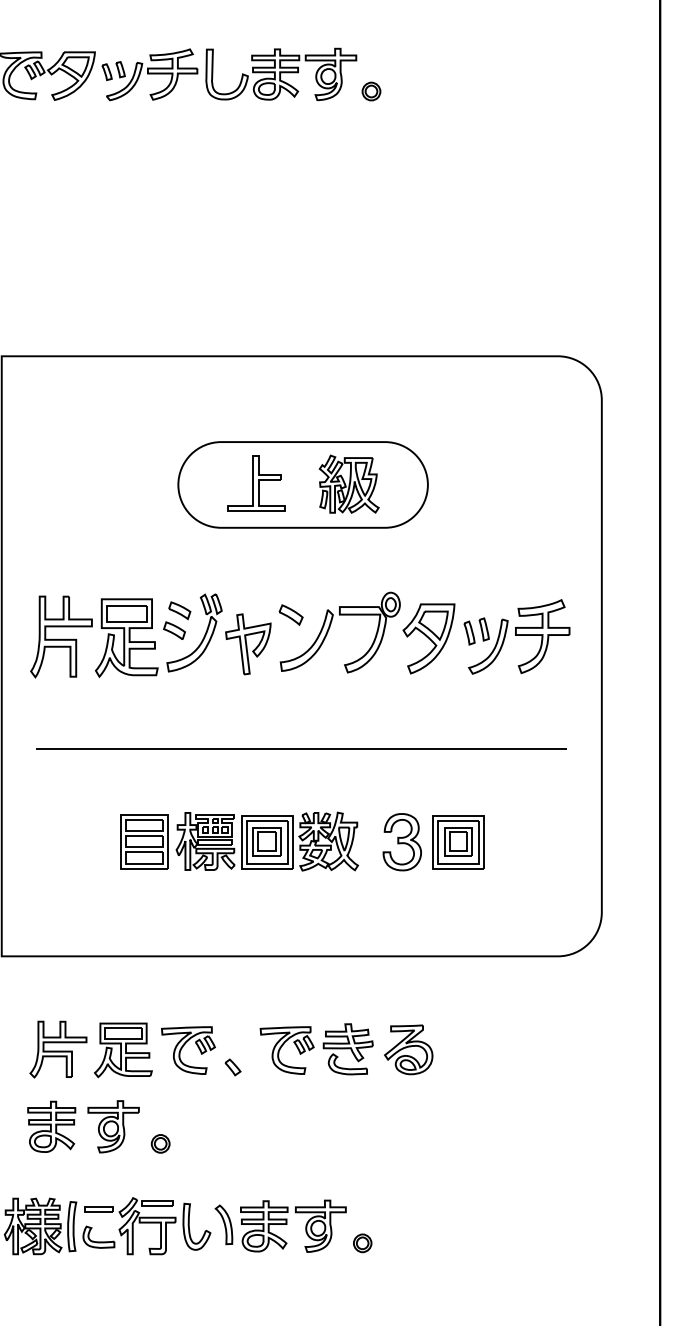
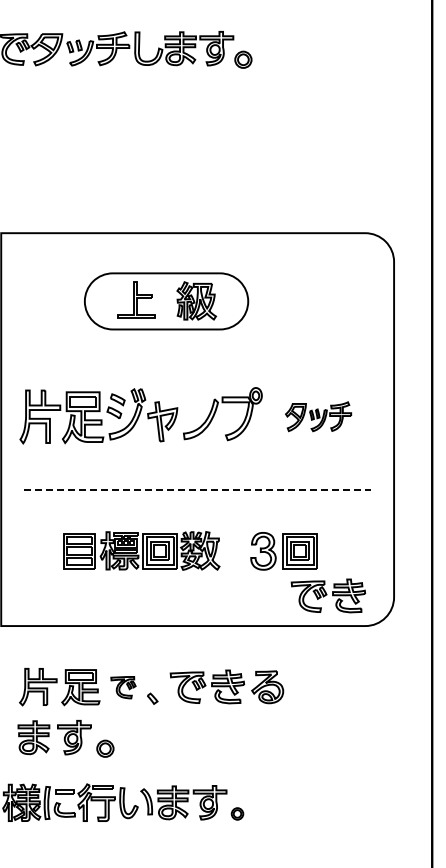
part: (370, 90) -> (242, 59), size x1.4
part: (303, 485) -> (166, 301), moved
part: (290, 614) -> (190, 402), removed
part: (486, 636) -> (318, 416), size x0.6
line: (301, 749) -> (197, 490), solid -> dashed
part: (238, 840) -> (141, 550), moved
part: (501, 909) -> (328, 595), added
part: (188, 1050) -> (123, 687), size x0.7
part: (159, 1143) -> (104, 748), size x1.4

